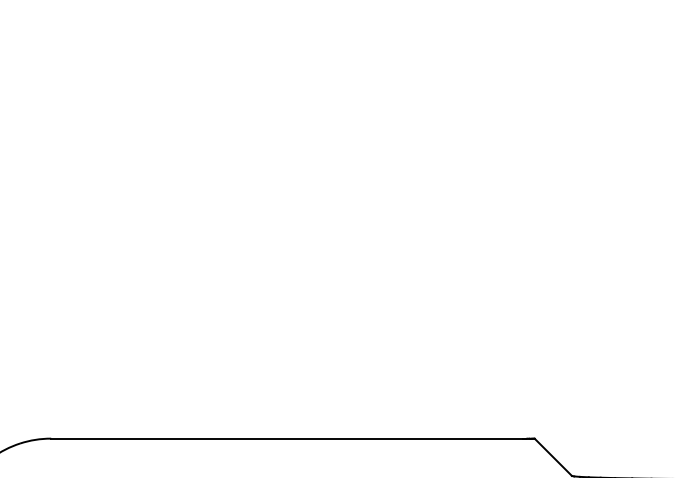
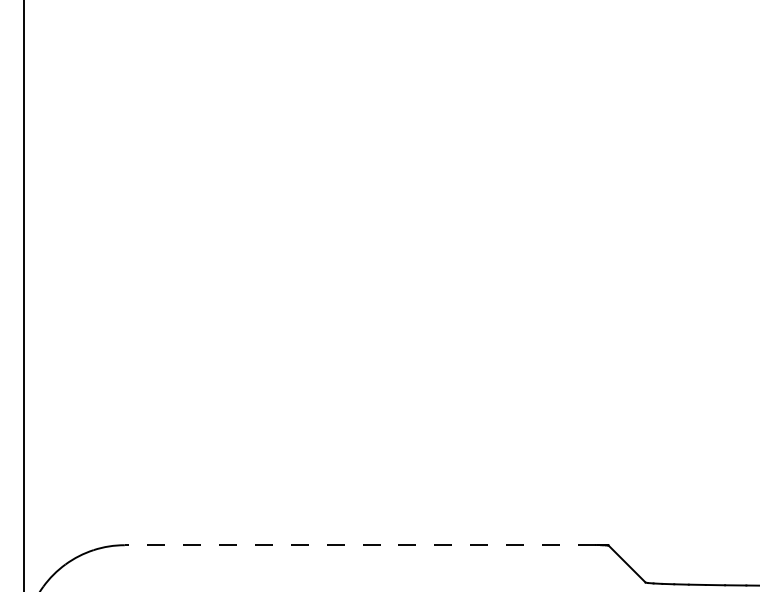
line: (286, 438) -> (360, 545), solid -> dashed

